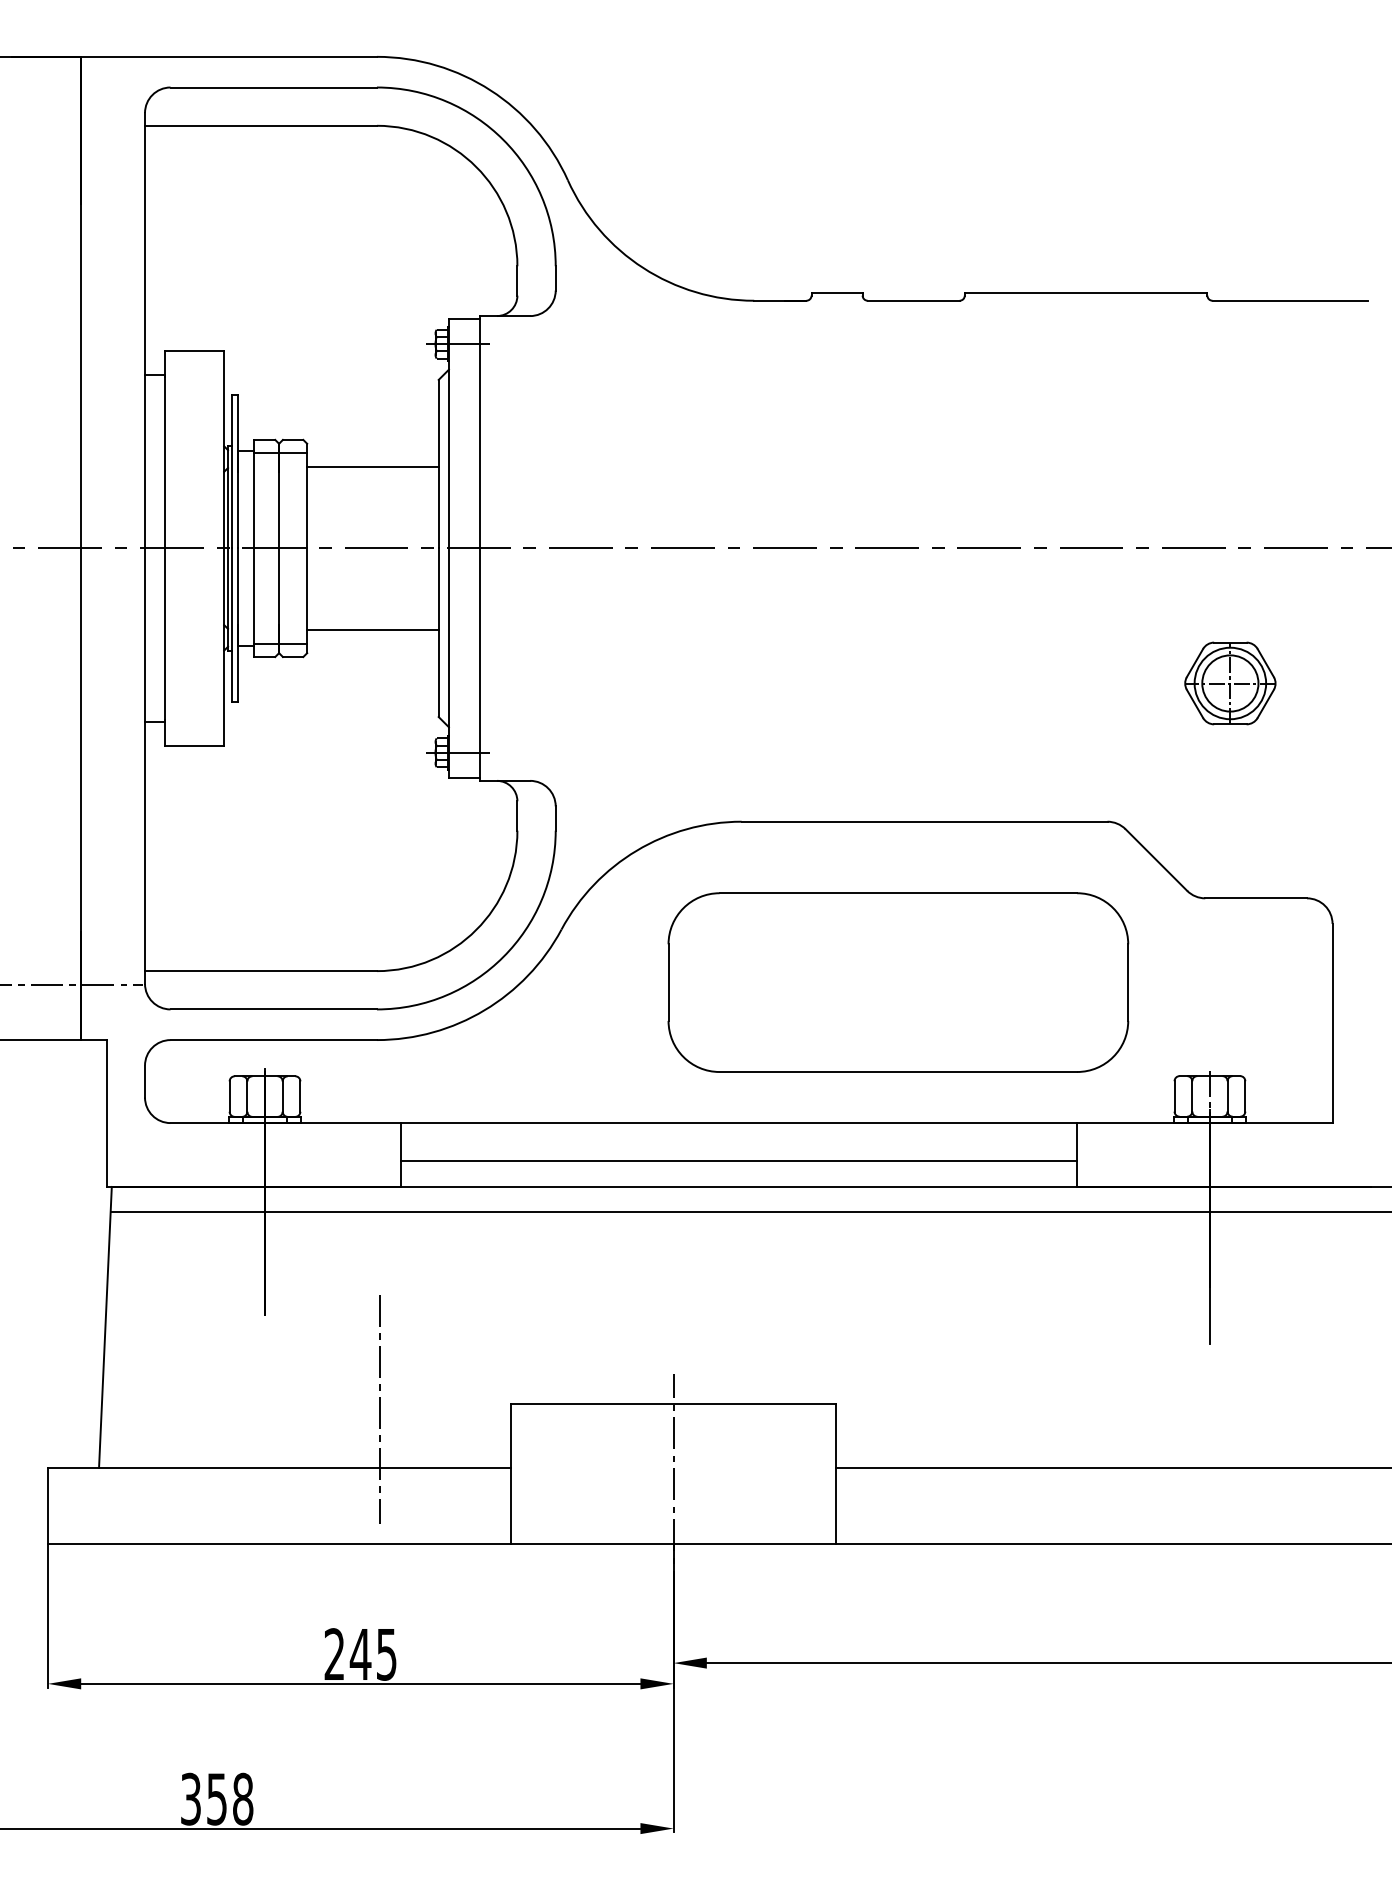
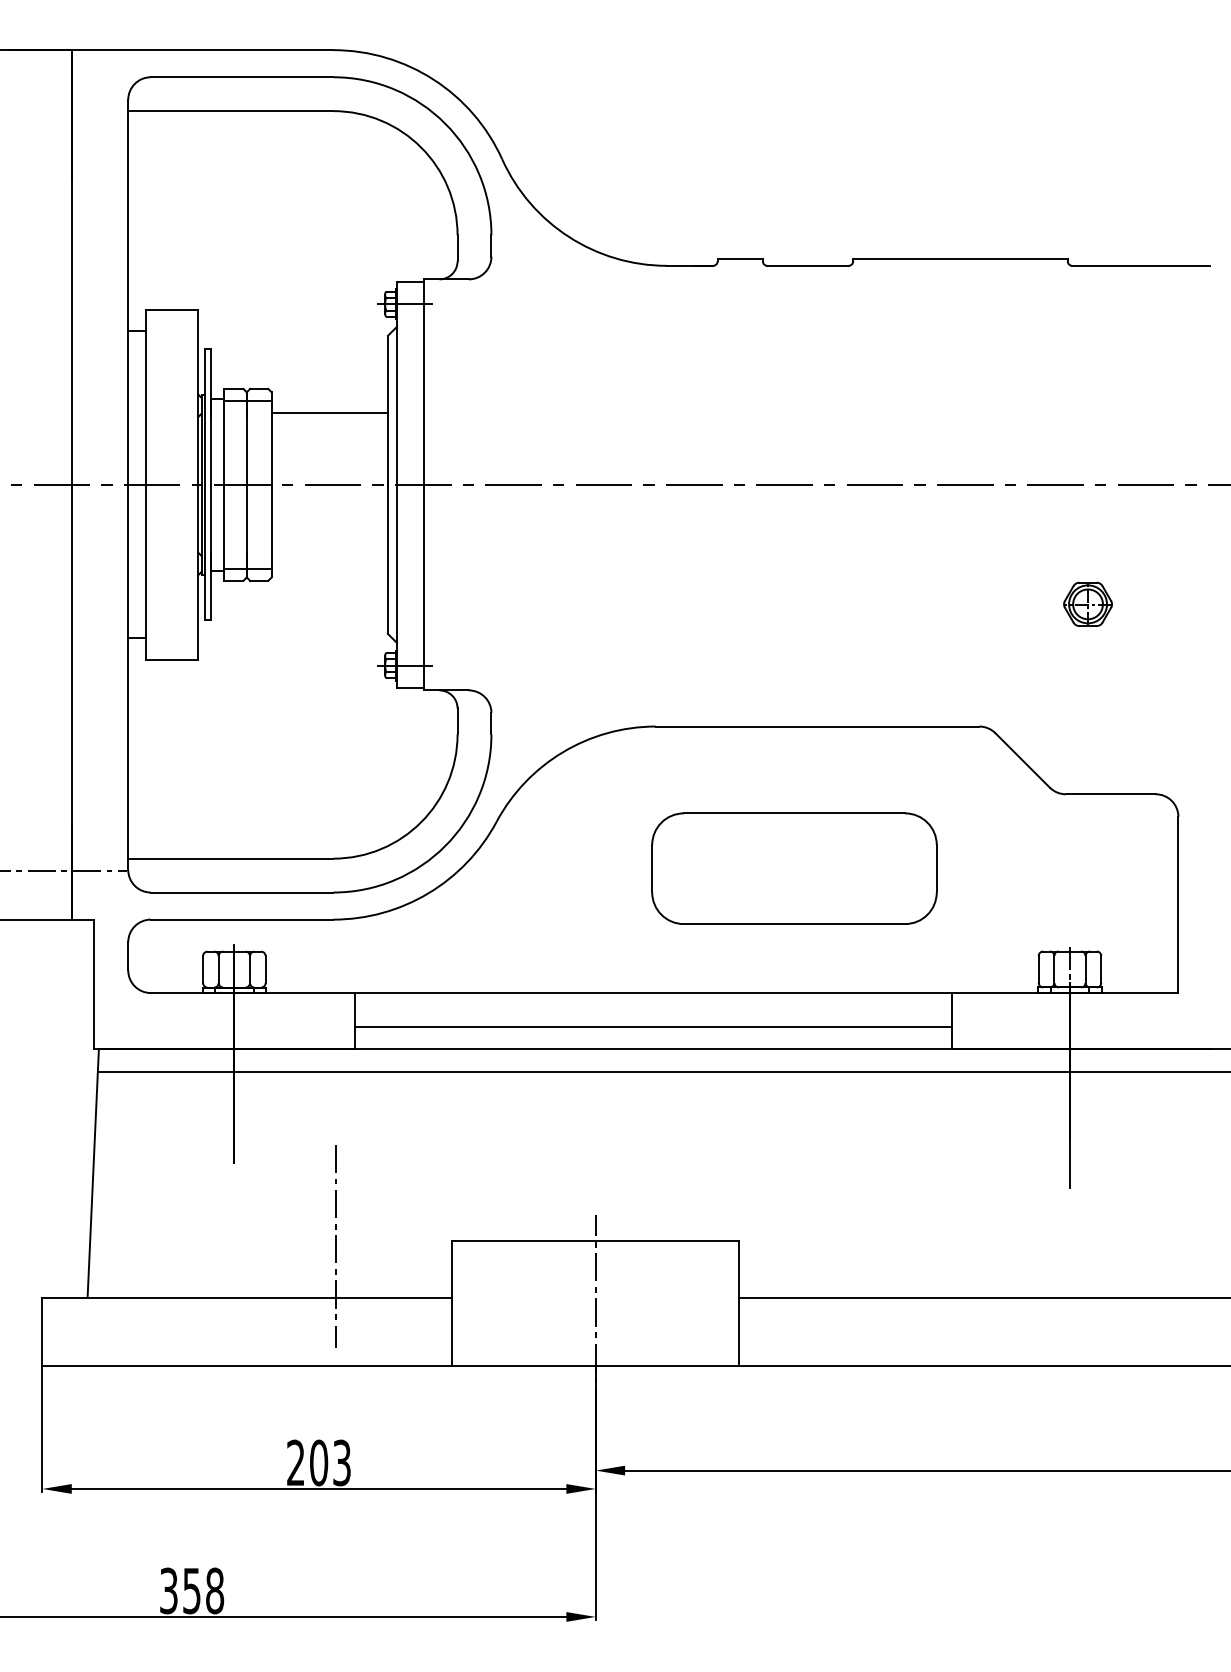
line: (372, 630) -> (329, 557), removed
part: (1229, 683) -> (1087, 604), size x0.6
part: (898, 982) -> (794, 868), size x0.7
text: (372, 1653) -> (329, 1462), 245 -> 203

